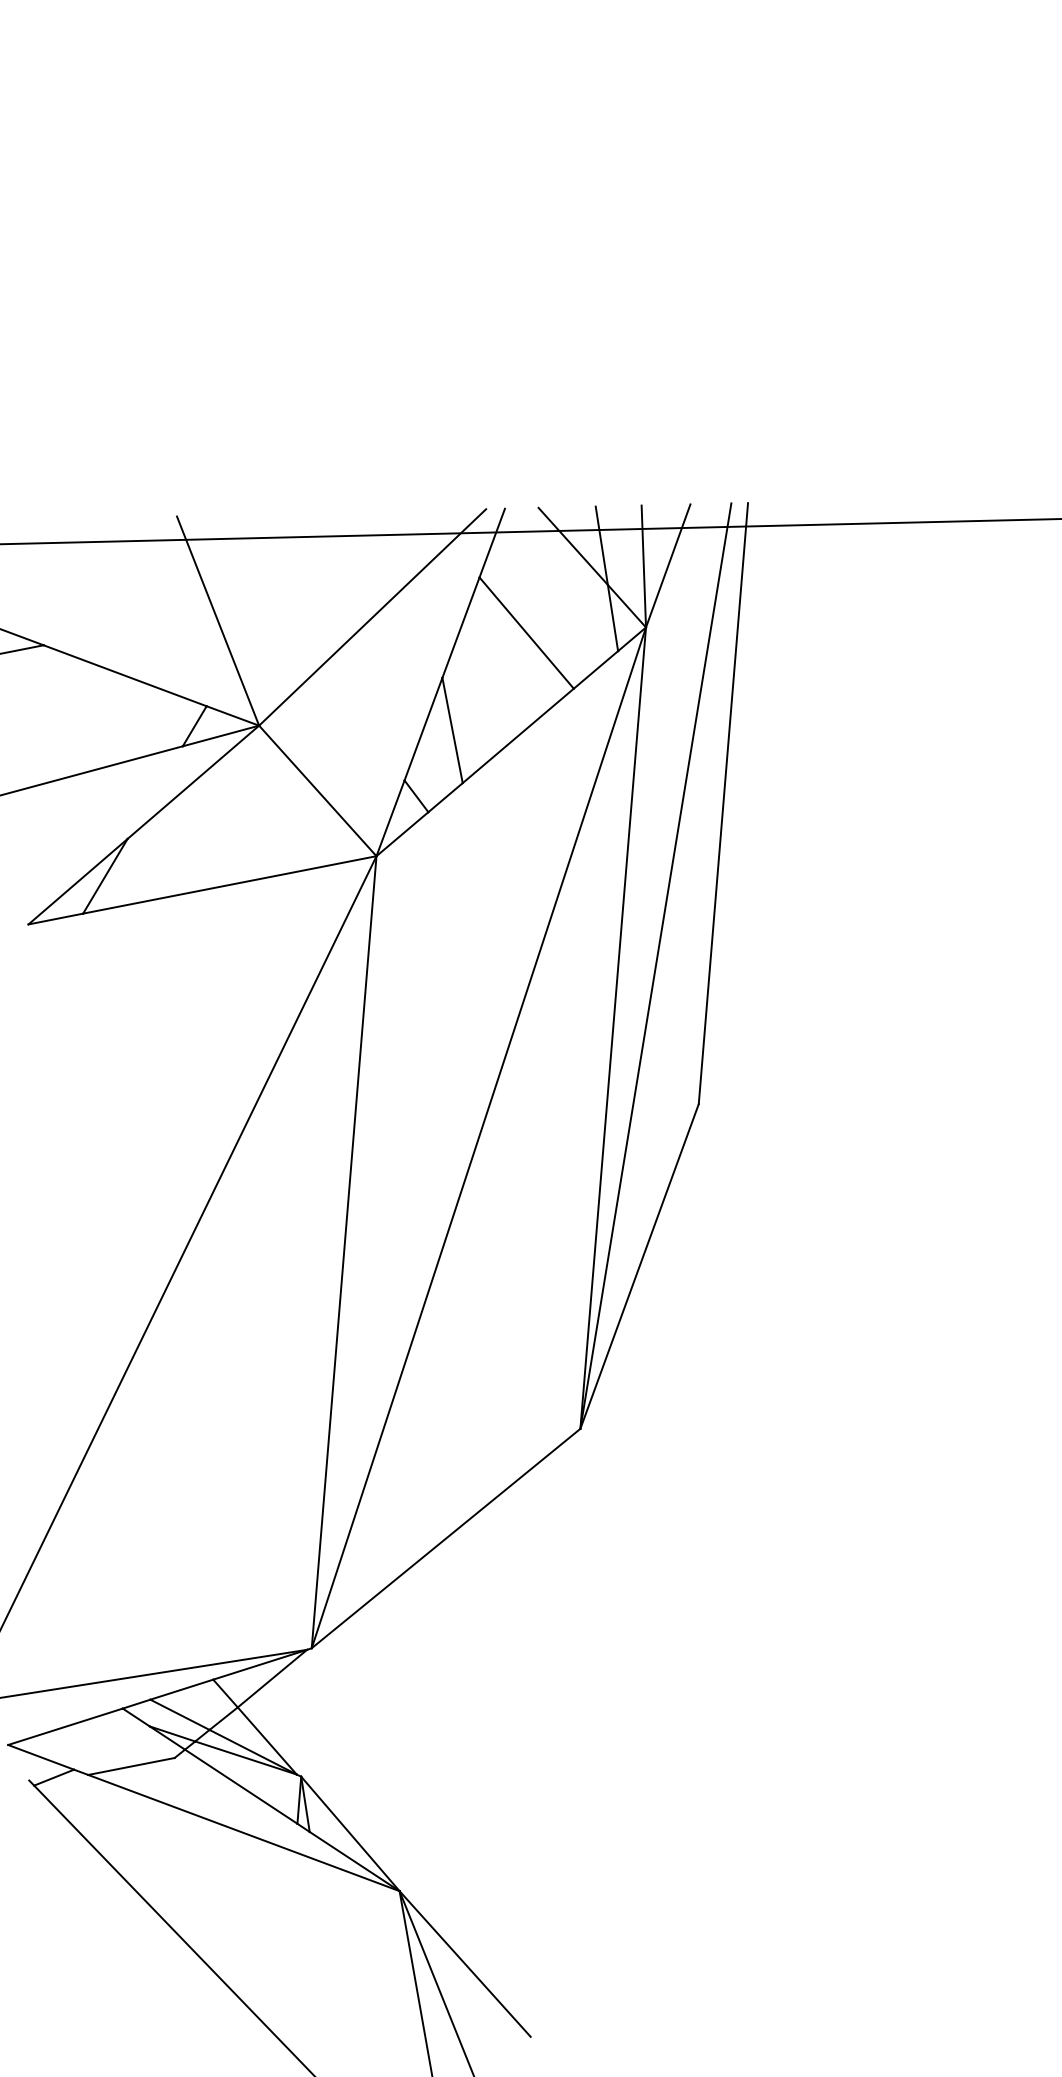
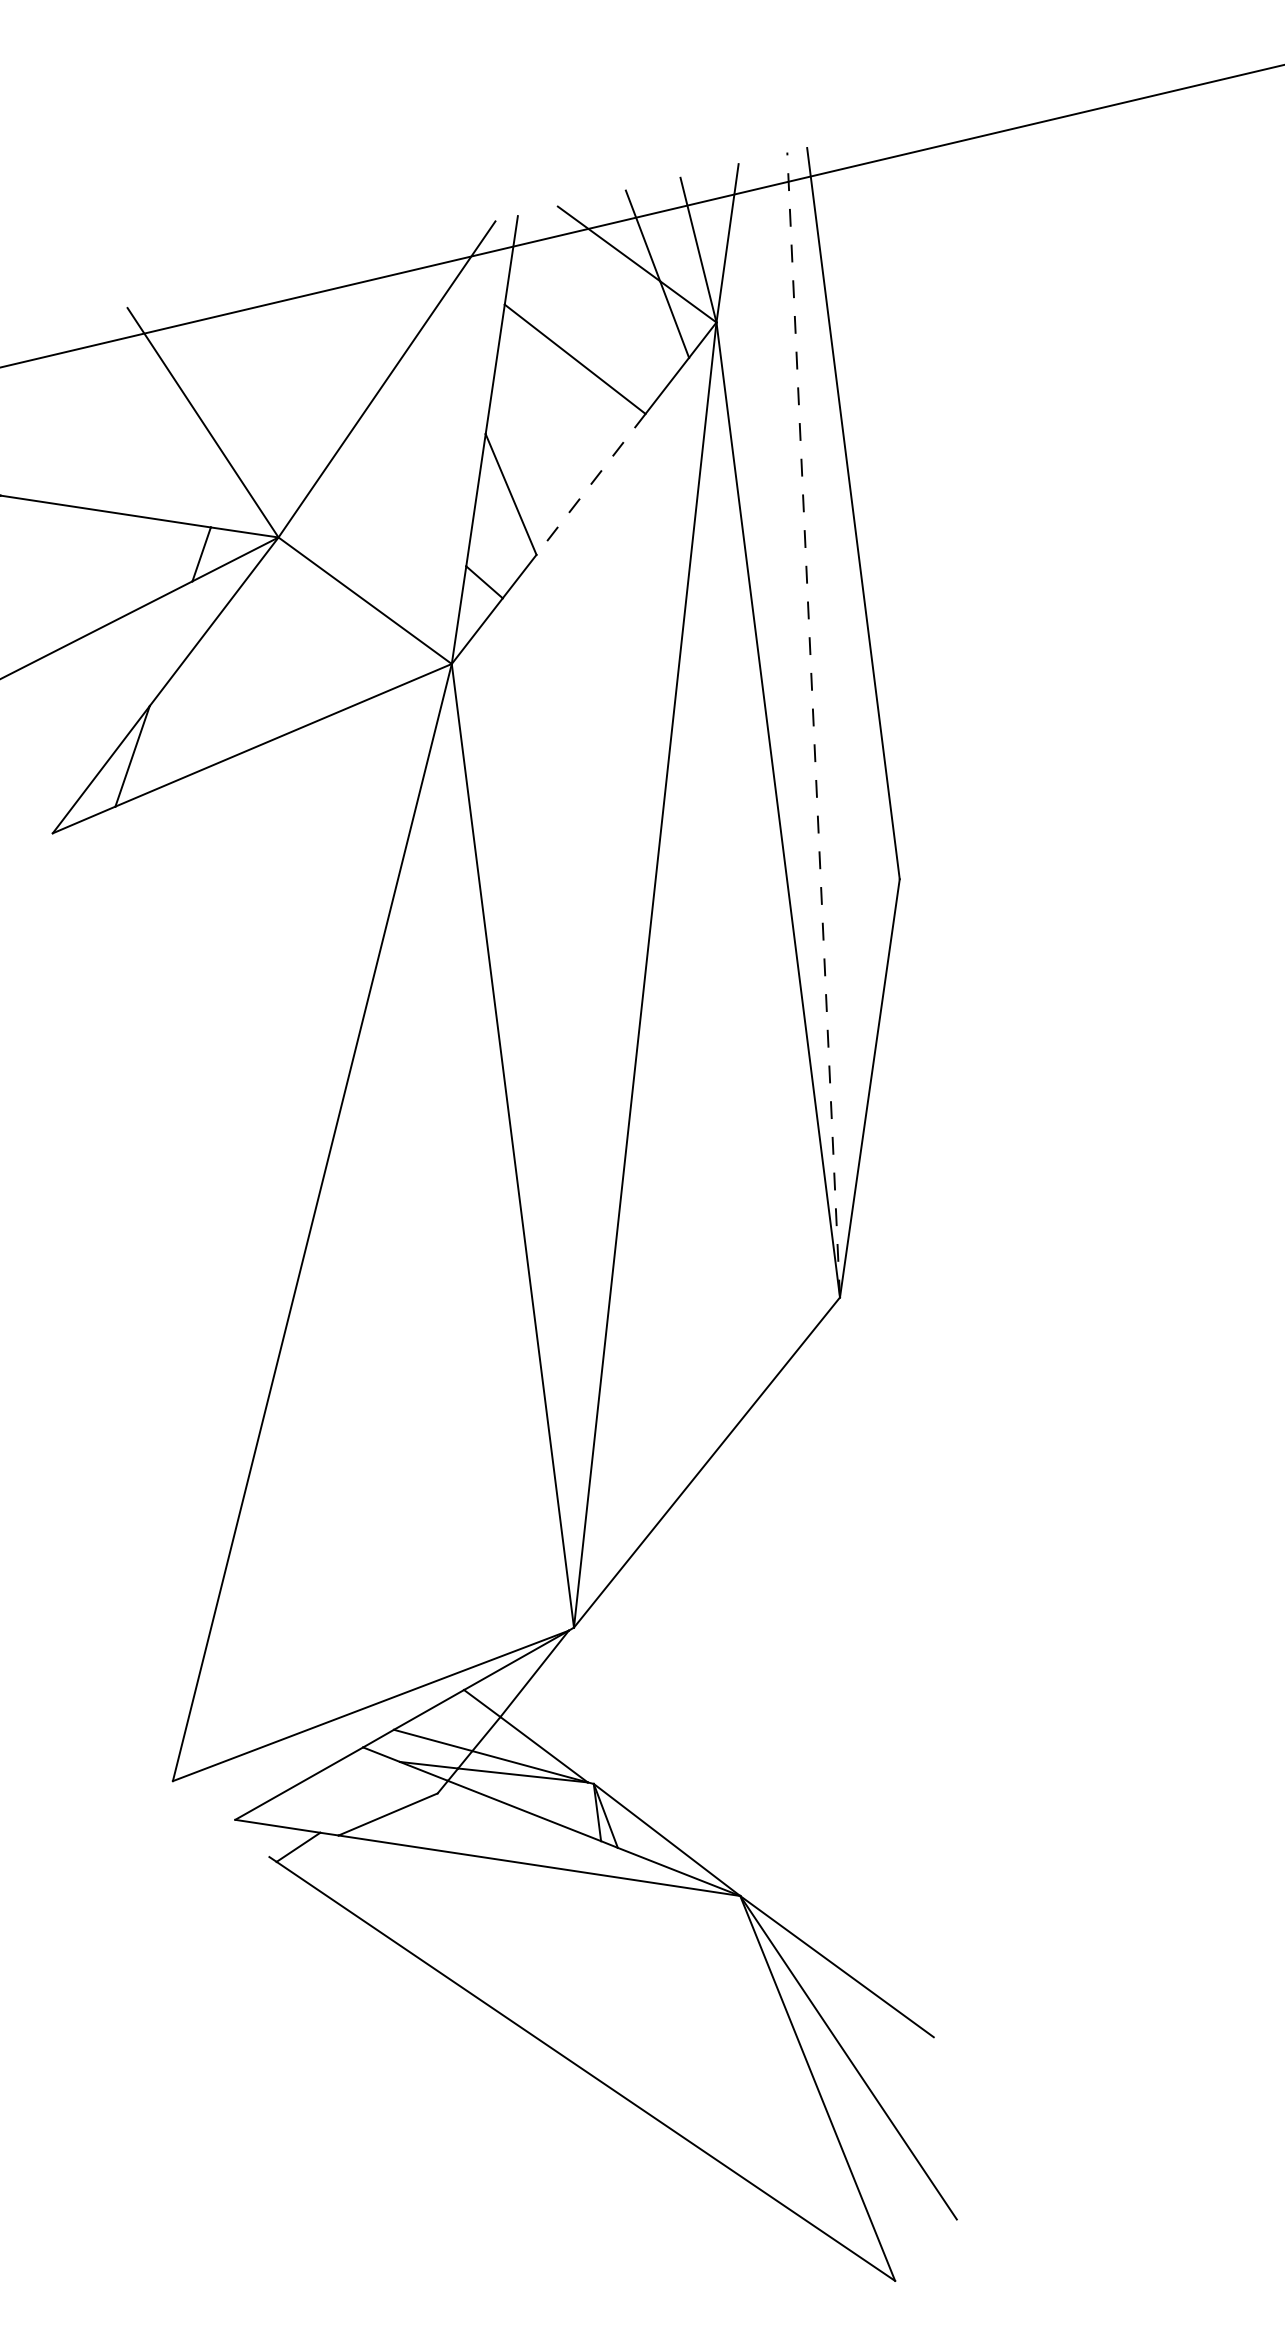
line: (518, 735) -> (591, 483), solid -> dashed
line: (655, 966) -> (813, 725), solid -> dashed

